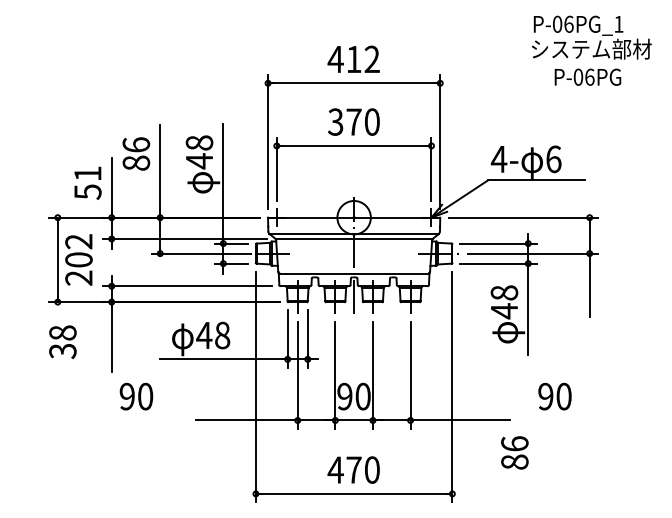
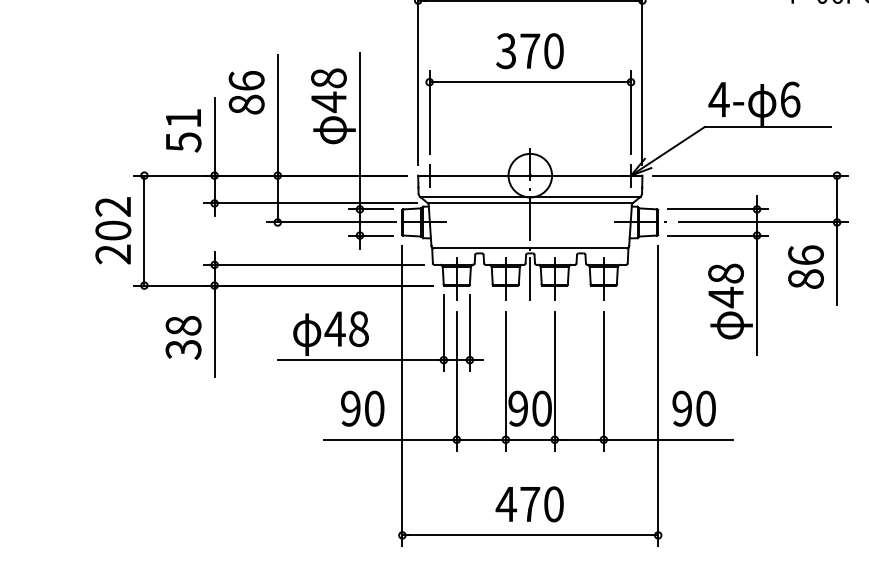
text: (78, 259) -> (112, 230), moved
text: (62, 341) -> (183, 336), moved
text: (136, 396) -> (362, 408), moved
text: (554, 396) -> (693, 408), moved
text: (514, 452) -> (805, 266), moved

